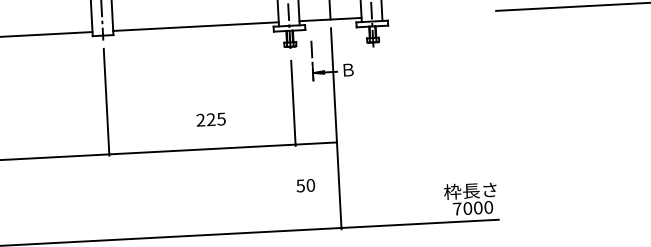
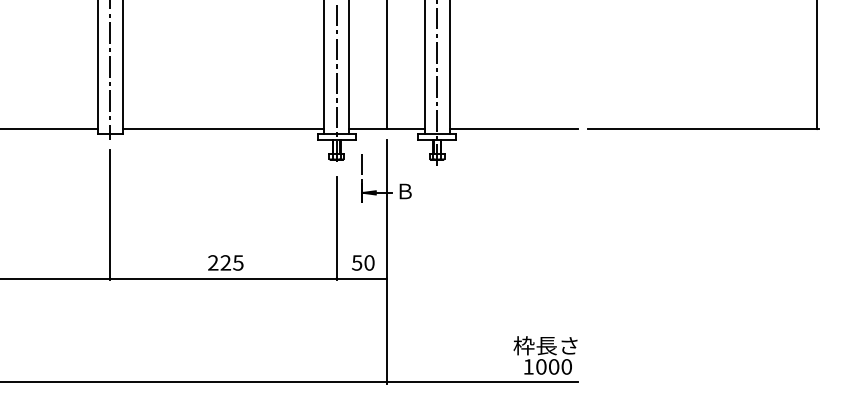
line: (434, 14) -> (513, 129), added
text: (210, 119) -> (225, 262), moved
text: (305, 185) -> (363, 262), moved
text: (457, 208) -> (528, 366), 7000 -> 1000

